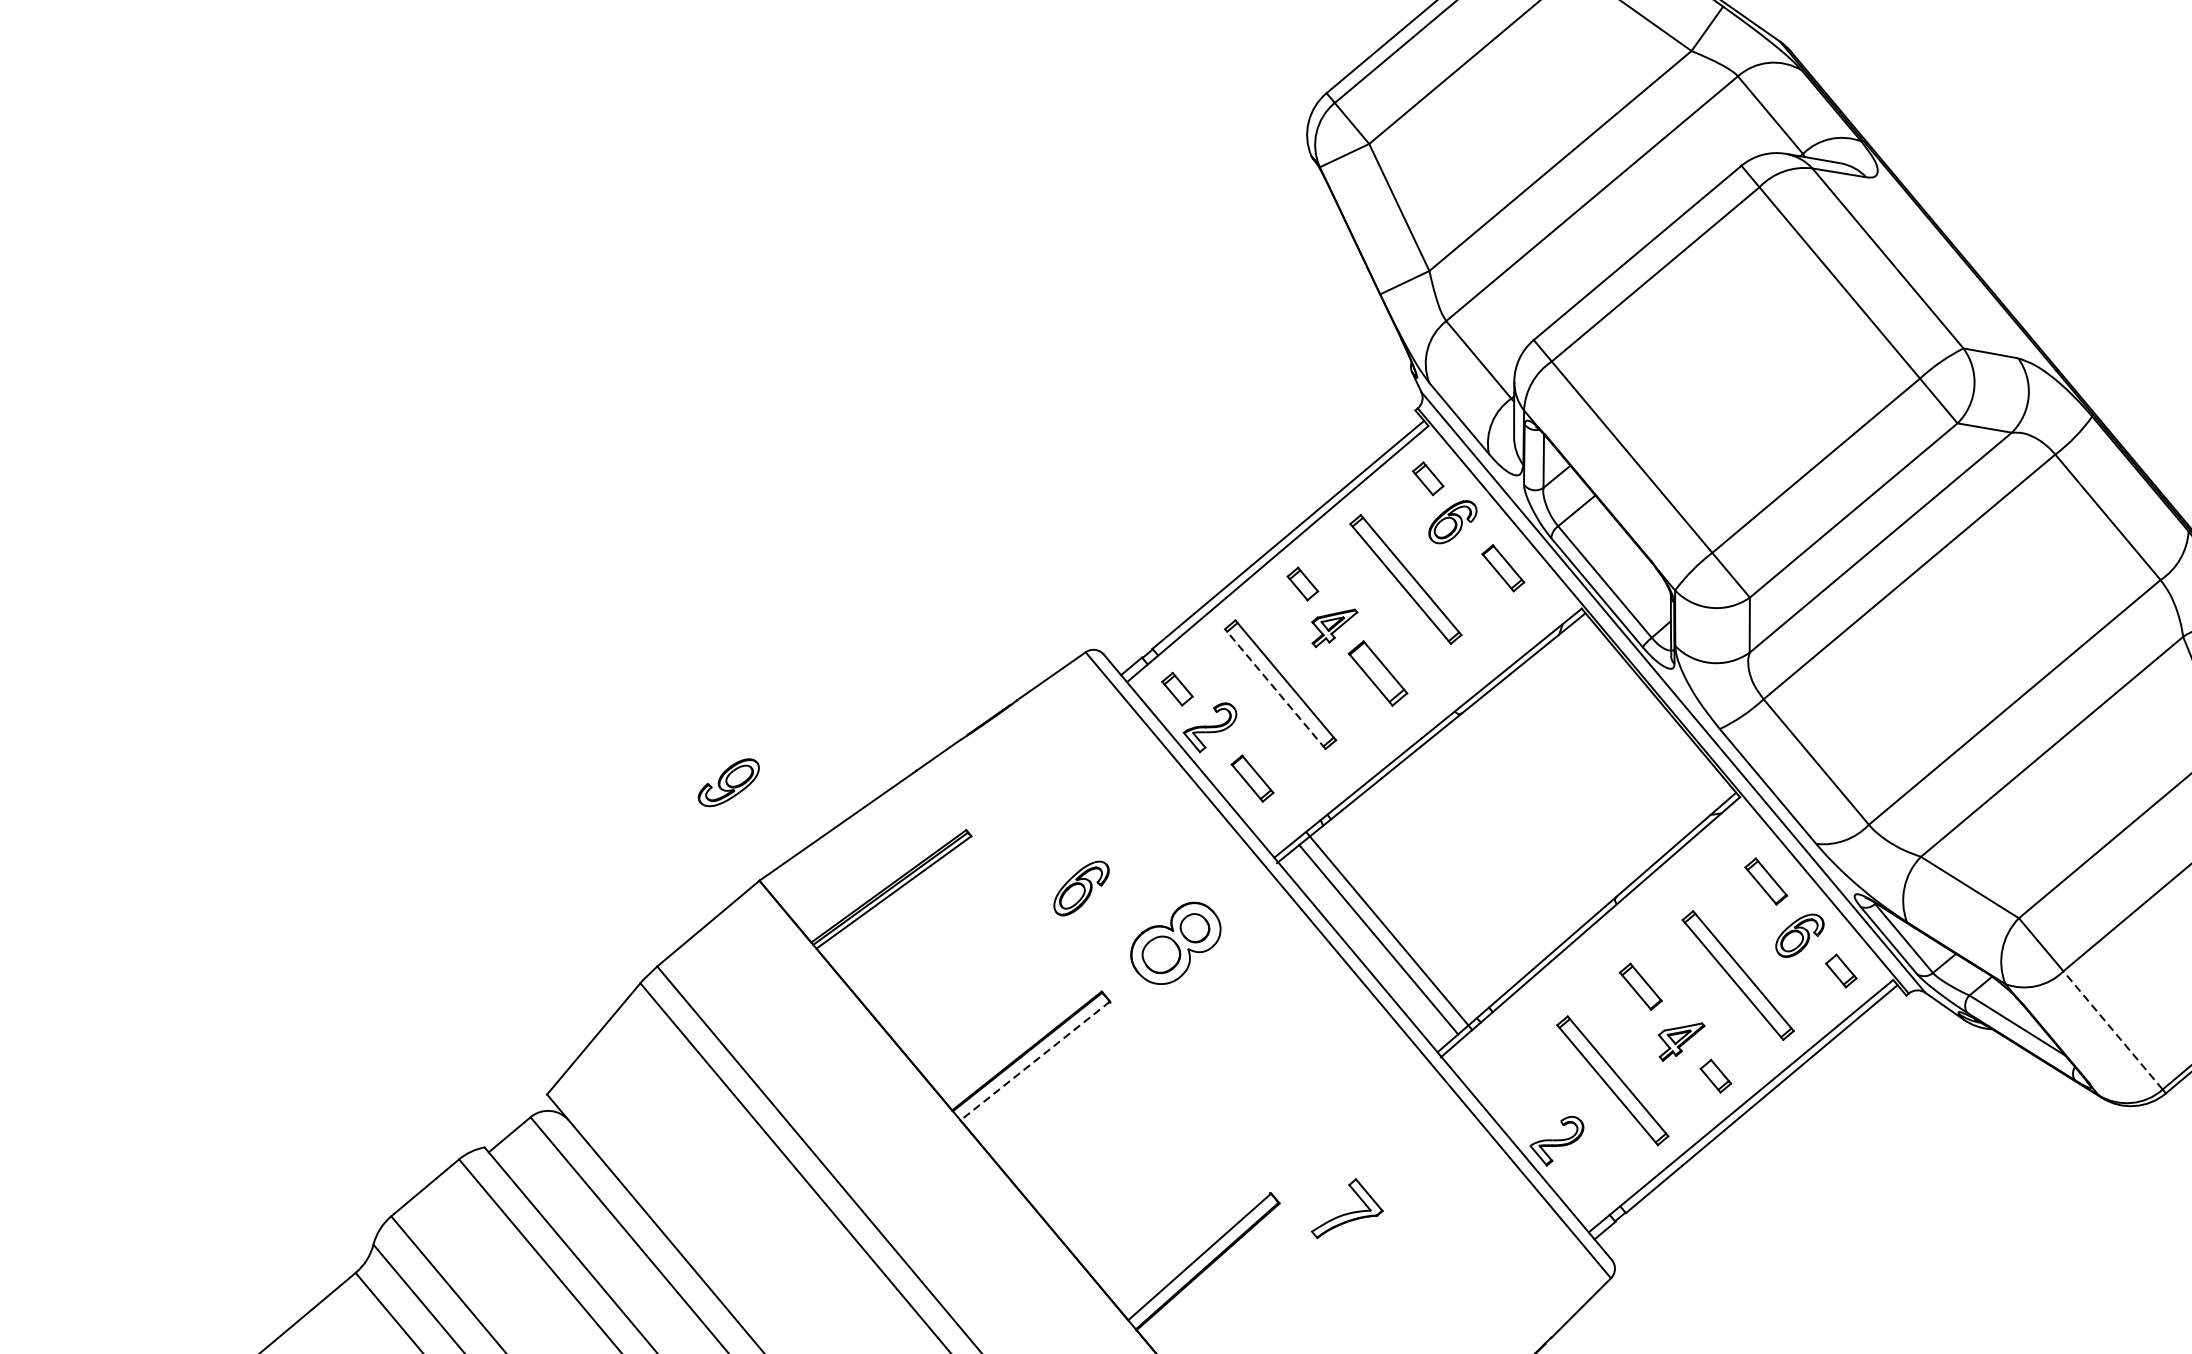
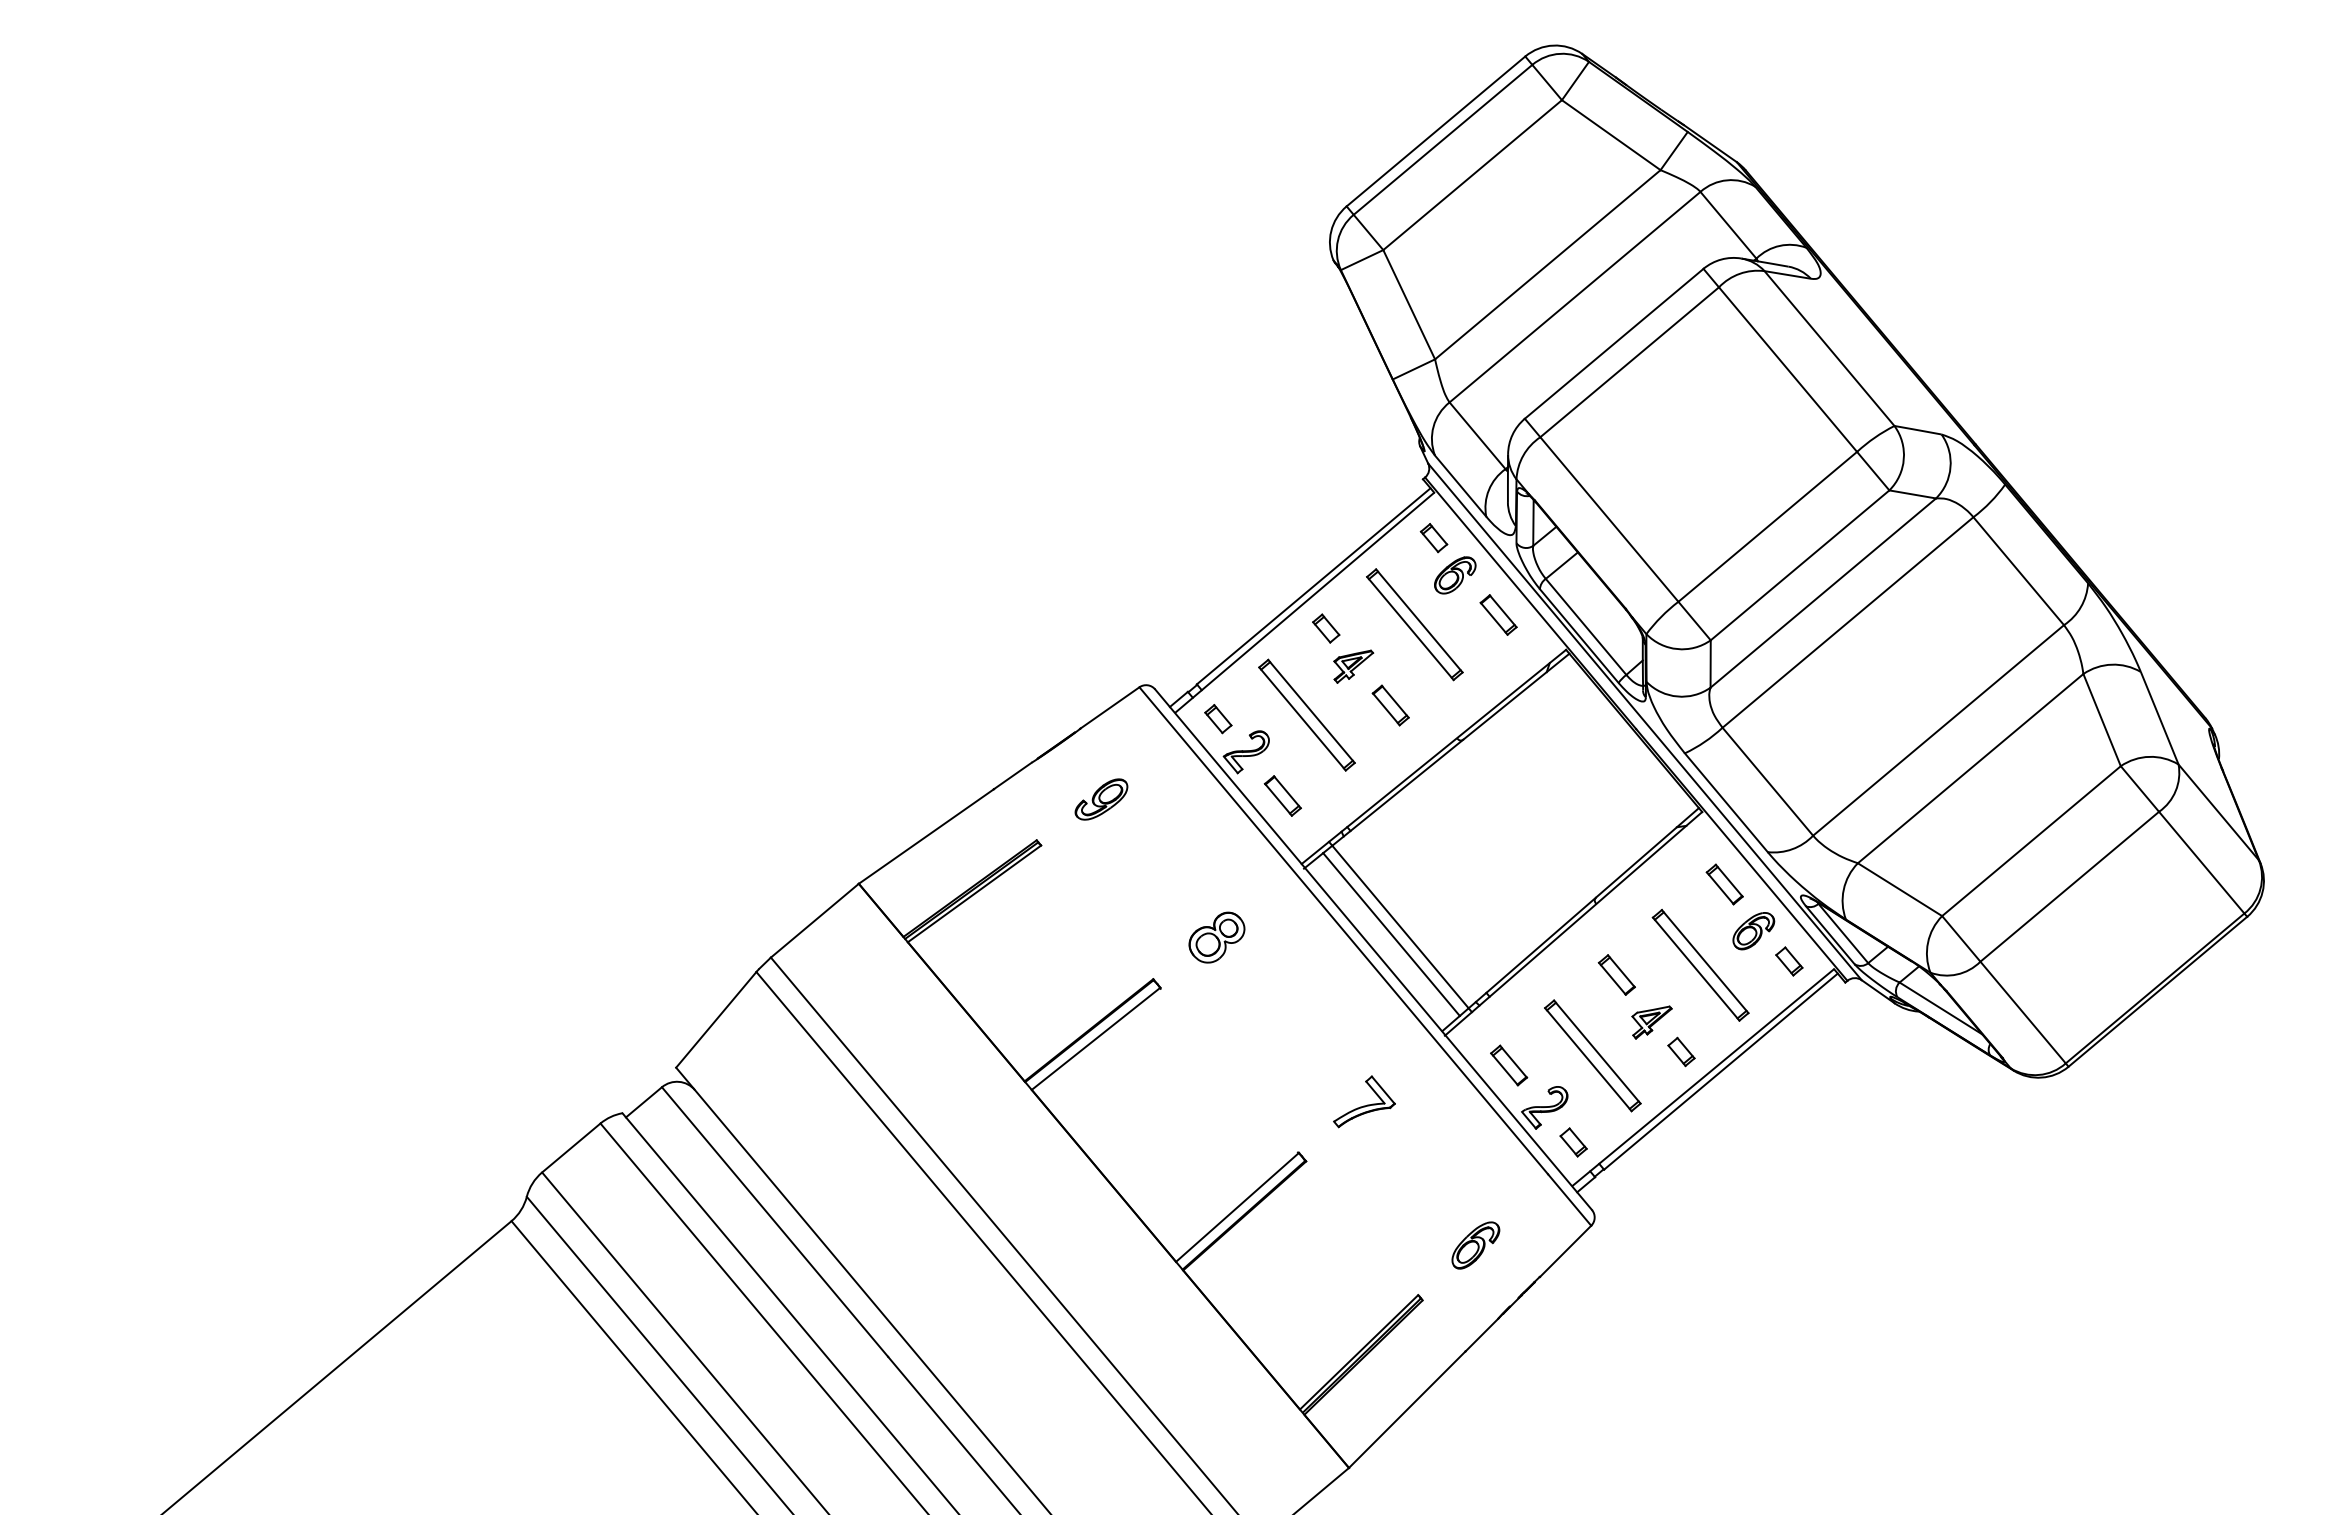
part: (1377, 673) -> (1390, 705), size x0.71
line: (1275, 688) -> (1302, 718), dashed -> solid
part: (728, 782) -> (1101, 799), moved
part: (1081, 888) -> (1475, 1245), moved
part: (1175, 943) -> (1216, 937), size x0.71
line: (2112, 1030) -> (2022, 1012), dashed -> solid
line: (1034, 1061) -> (1095, 1039), dashed -> solid
part: (1515, 1091) -> (1509, 1065), added
part: (1590, 1181) -> (1573, 1142), added
part: (1347, 1208) -> (1364, 1101), moved

